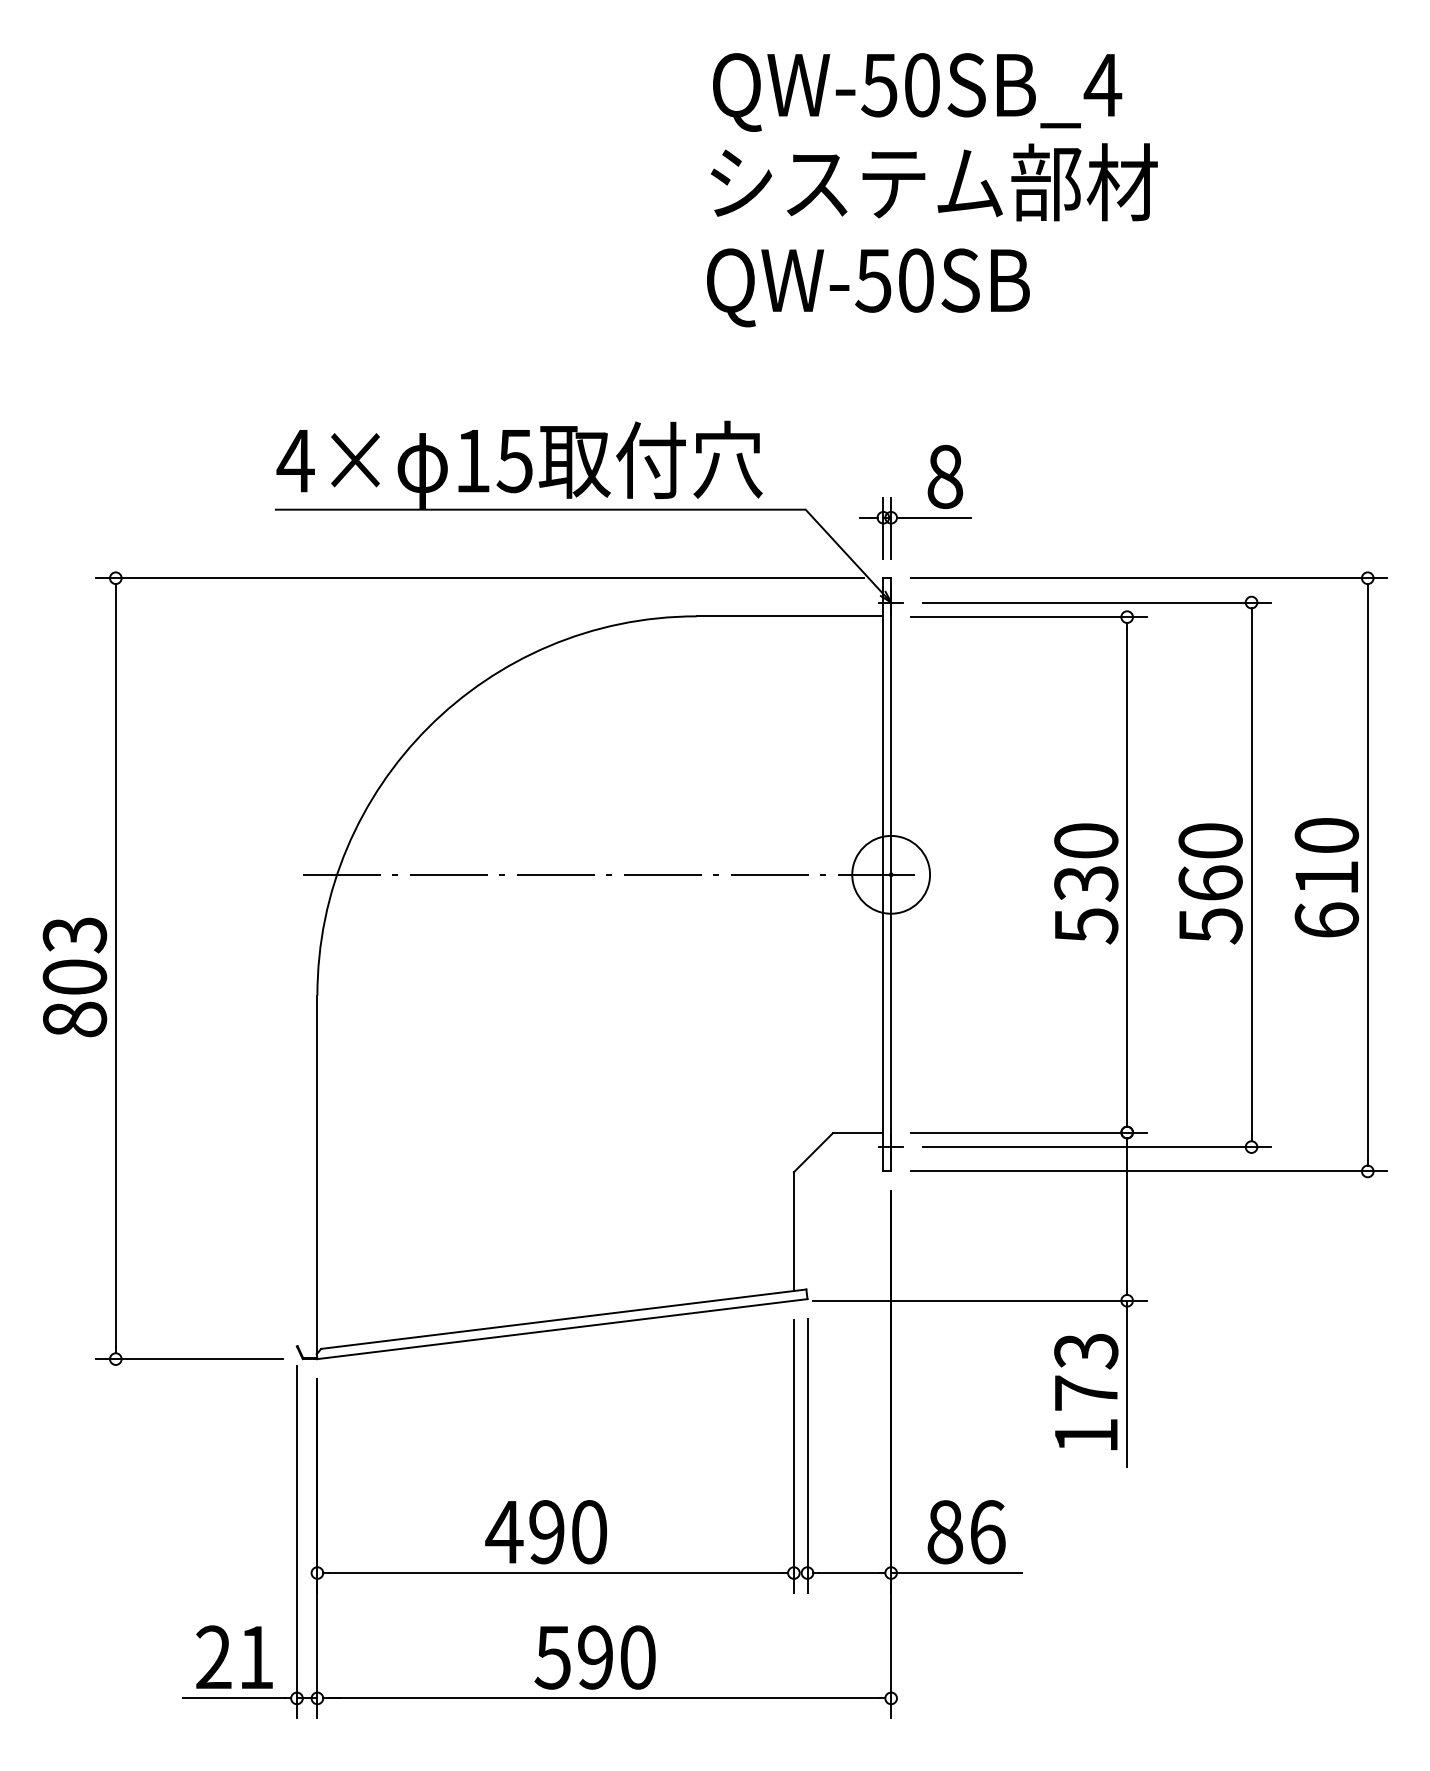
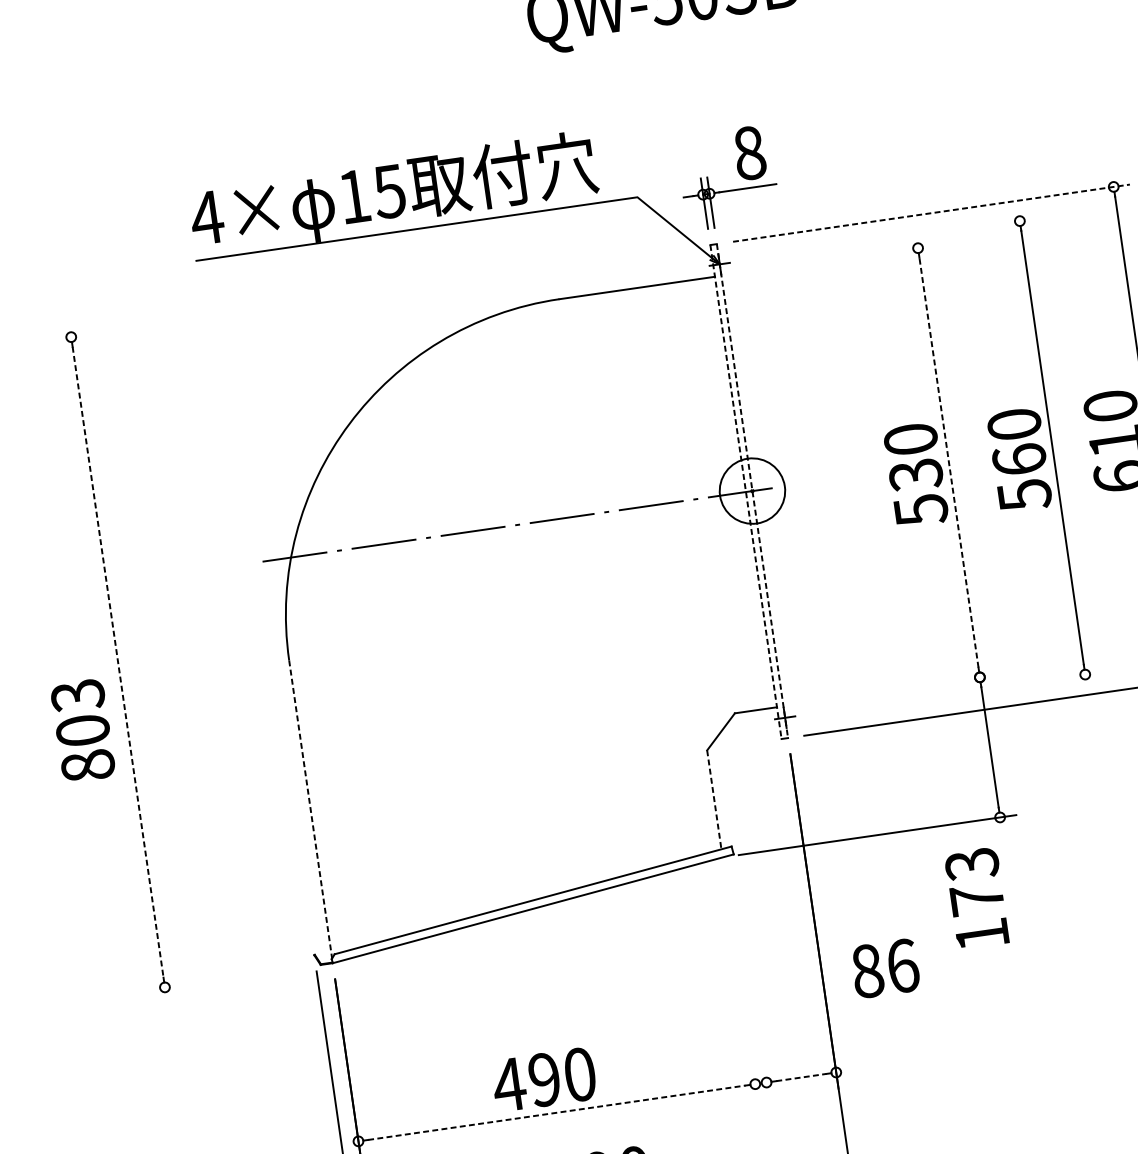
line: (479, 578) -> (374, 293), removed
line: (1149, 578) -> (932, 213), solid -> dashed
line: (1096, 602) -> (890, 239), removed
line: (1028, 617) -> (835, 260), removed
line: (883, 874) -> (746, 491), solid -> dashed
line: (891, 874) -> (752, 490), solid -> dashed
line: (1127, 874) -> (949, 462), solid -> dashed
line: (115, 968) -> (117, 662), solid -> dashed
text: (74, 977) -> (82, 730), moved
line: (1028, 1132) -> (897, 689), removed
line: (1096, 1147) -> (956, 693), removed
line: (317, 1174) -> (310, 809), solid -> dashed
line: (793, 1232) -> (714, 800), solid -> dashed
line: (189, 1359) -> (226, 978), removed
line: (1127, 1383) -> (1010, 886), removed
line: (807, 1455) -> (752, 984), removed
line: (793, 1456) -> (740, 987), removed
text: (966, 1532) -> (885, 968), moved
line: (555, 1573) -> (556, 1113), solid -> dashed
line: (849, 1573) -> (801, 1077), solid -> dashed
line: (956, 1573) -> (890, 1065), removed

